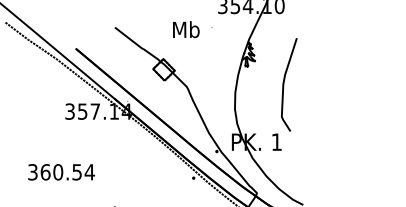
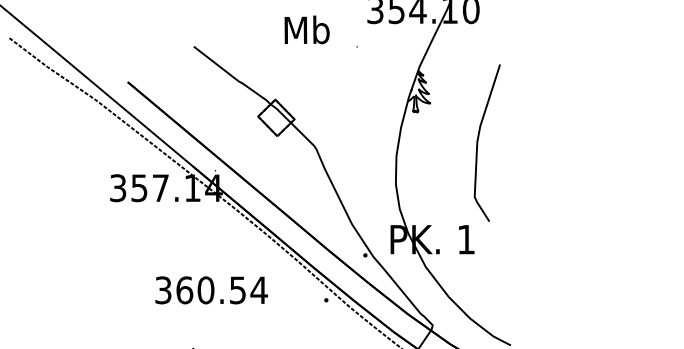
text: (186, 29) -> (307, 29), moved
text: (61, 172) -> (211, 290), moved

